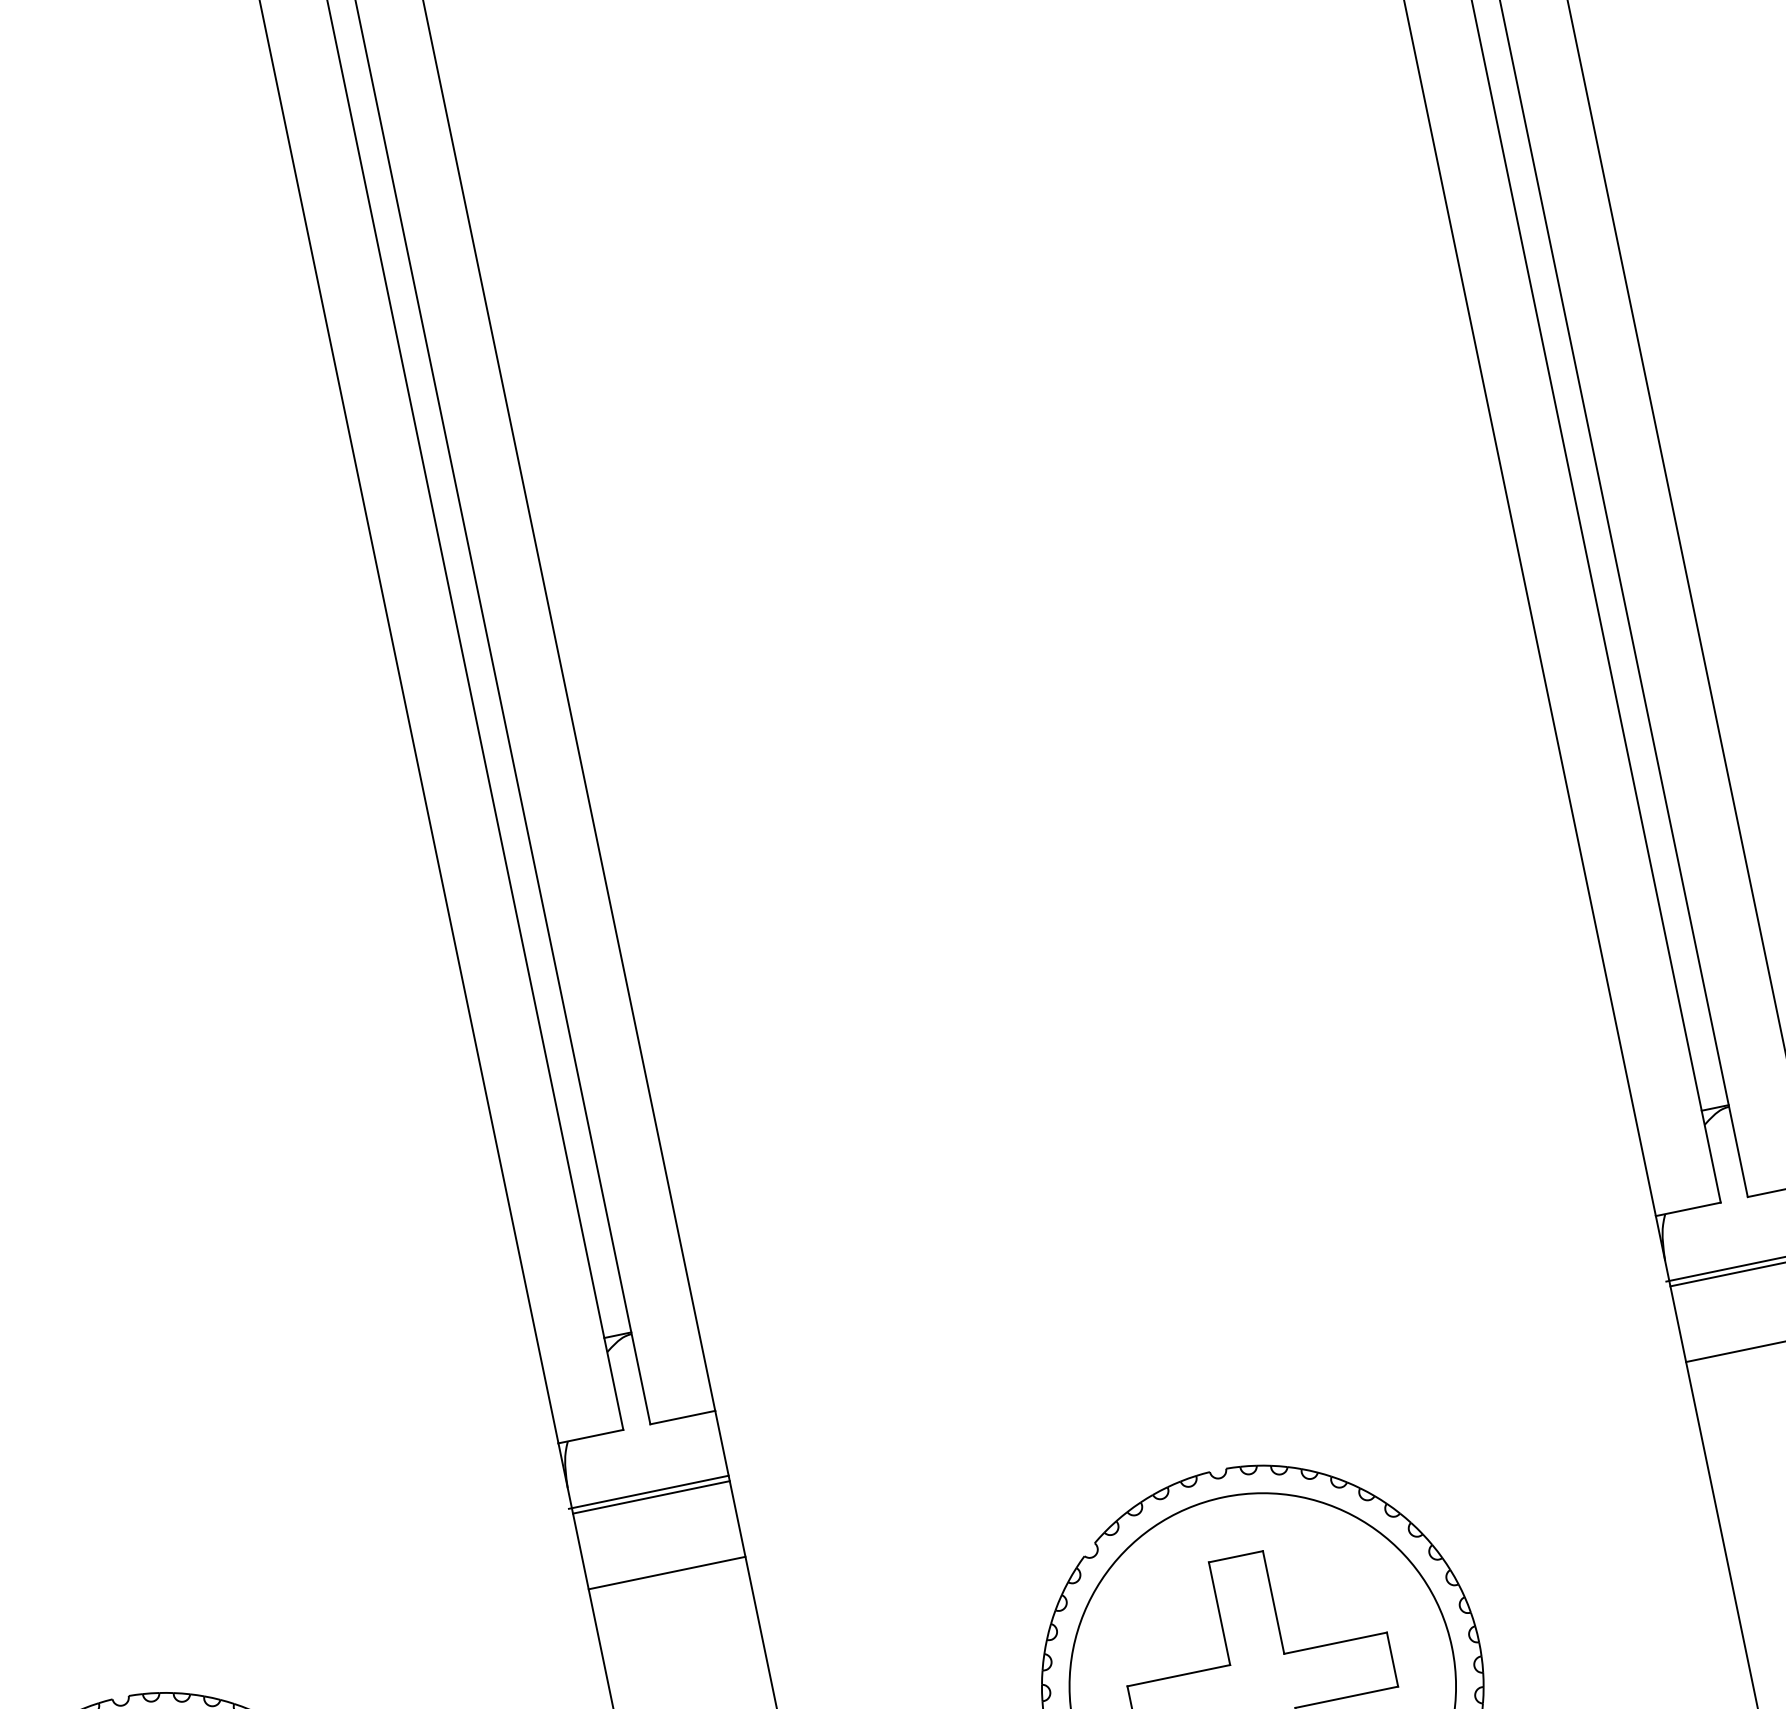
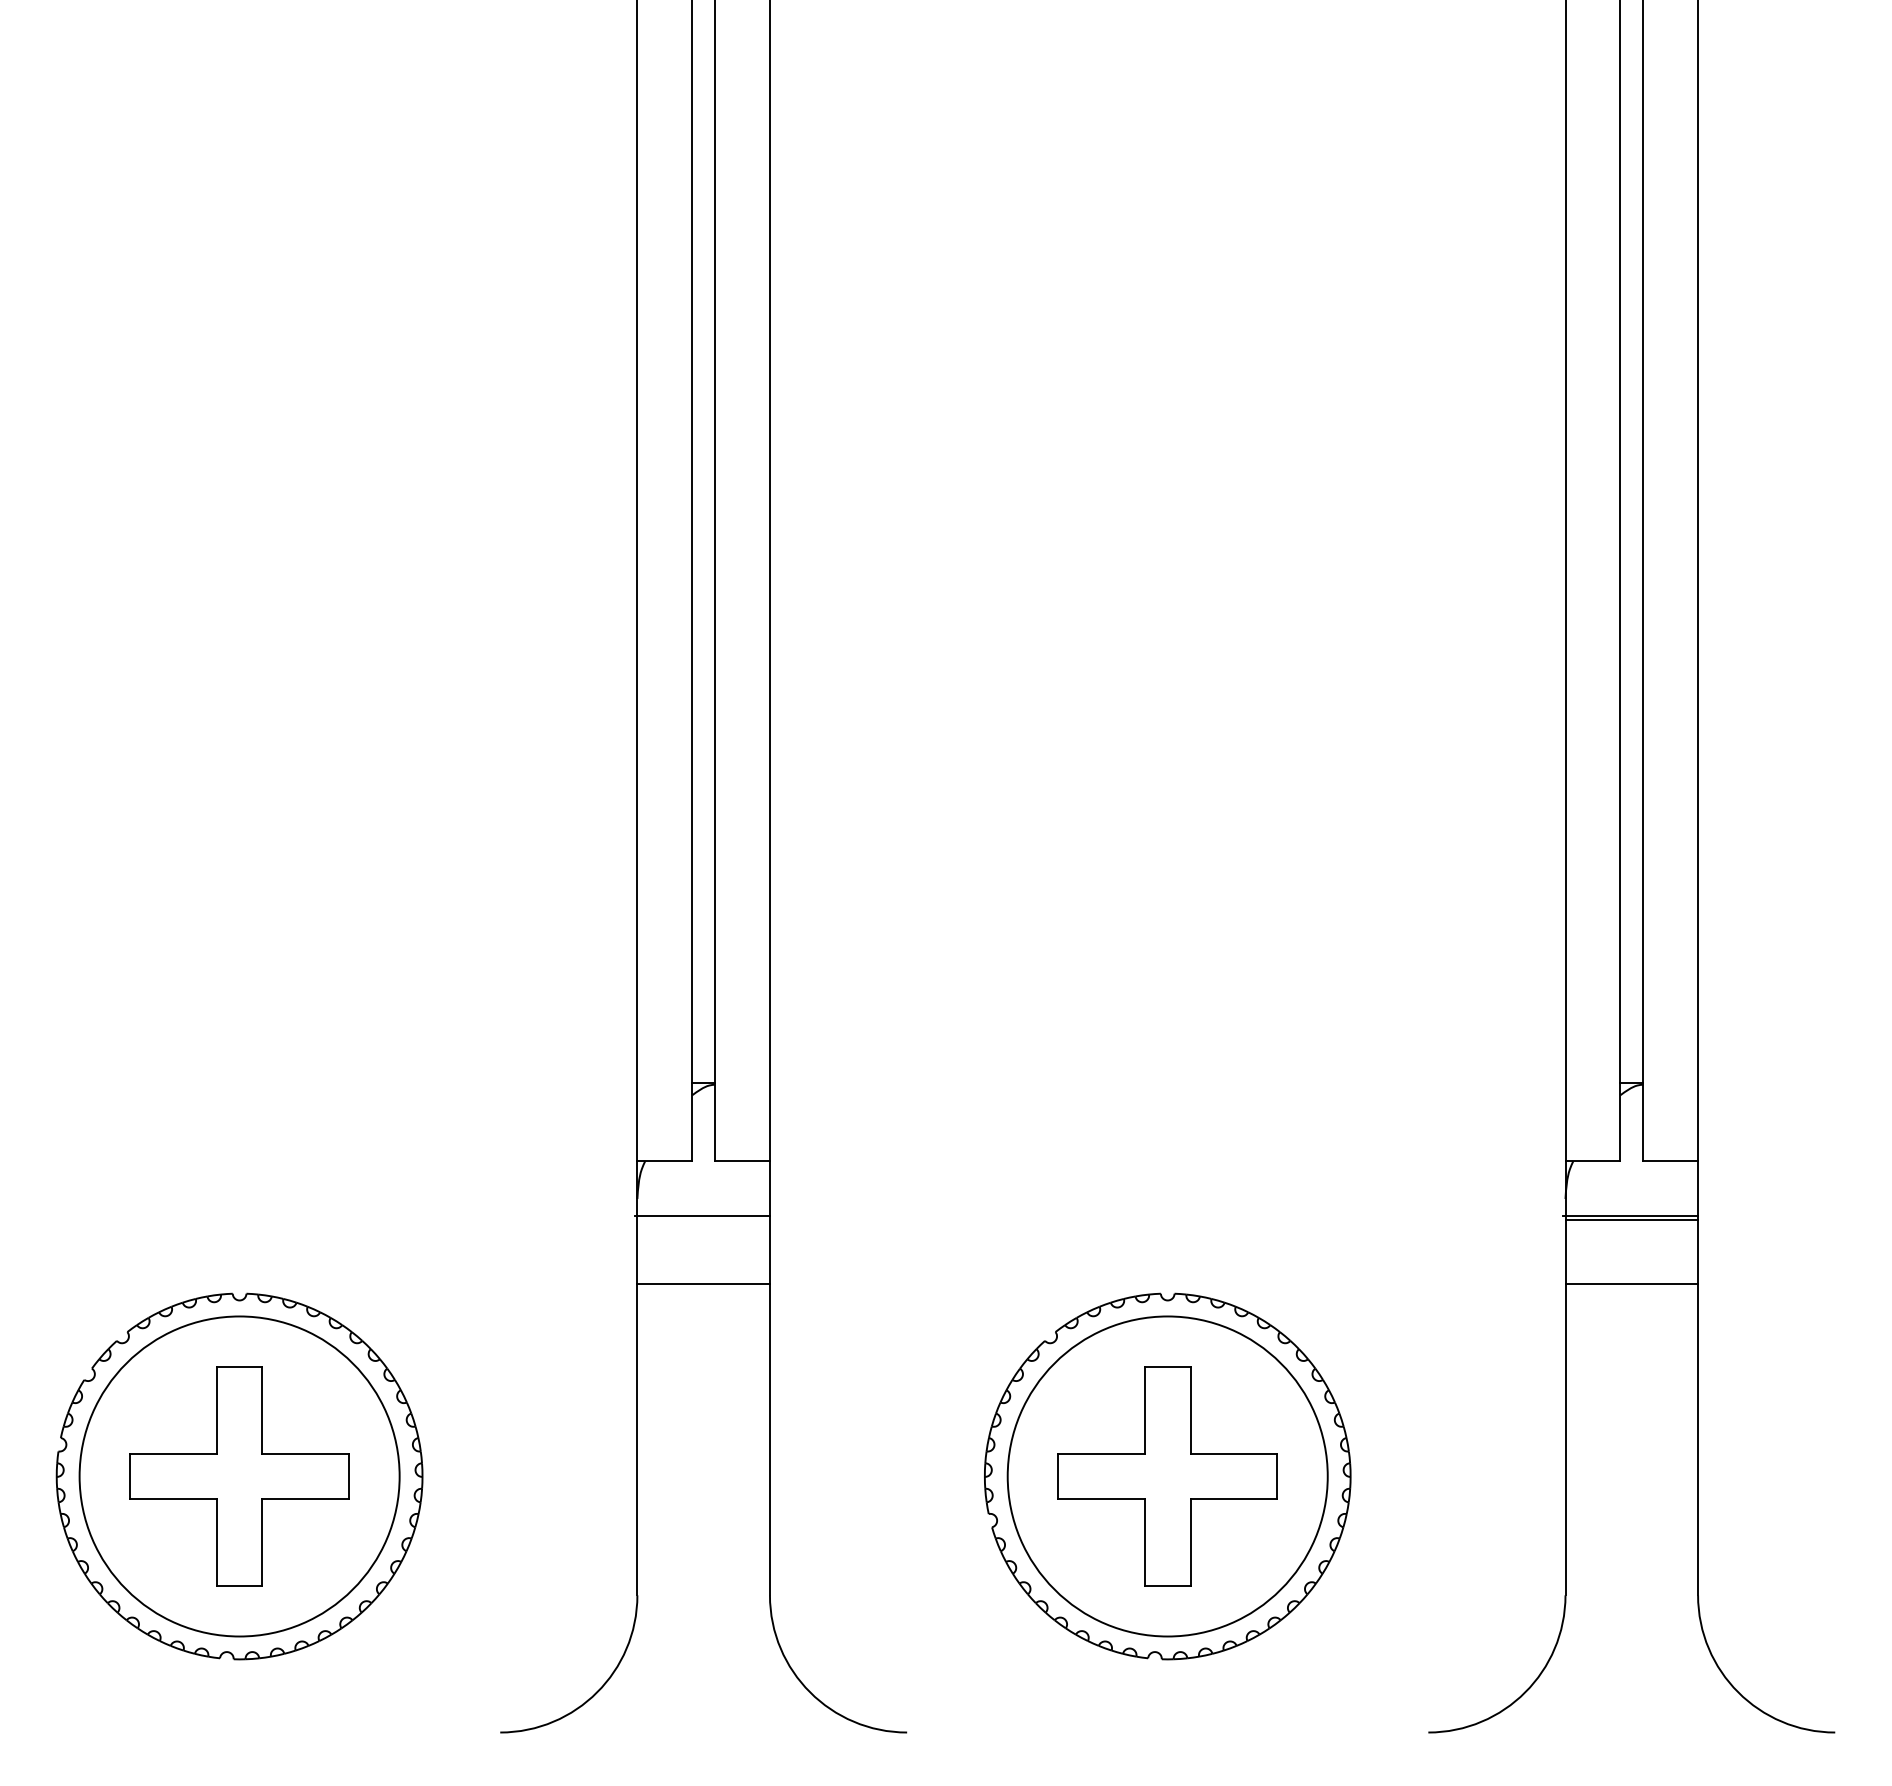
line: (651, 1497) -> (703, 1220), removed

